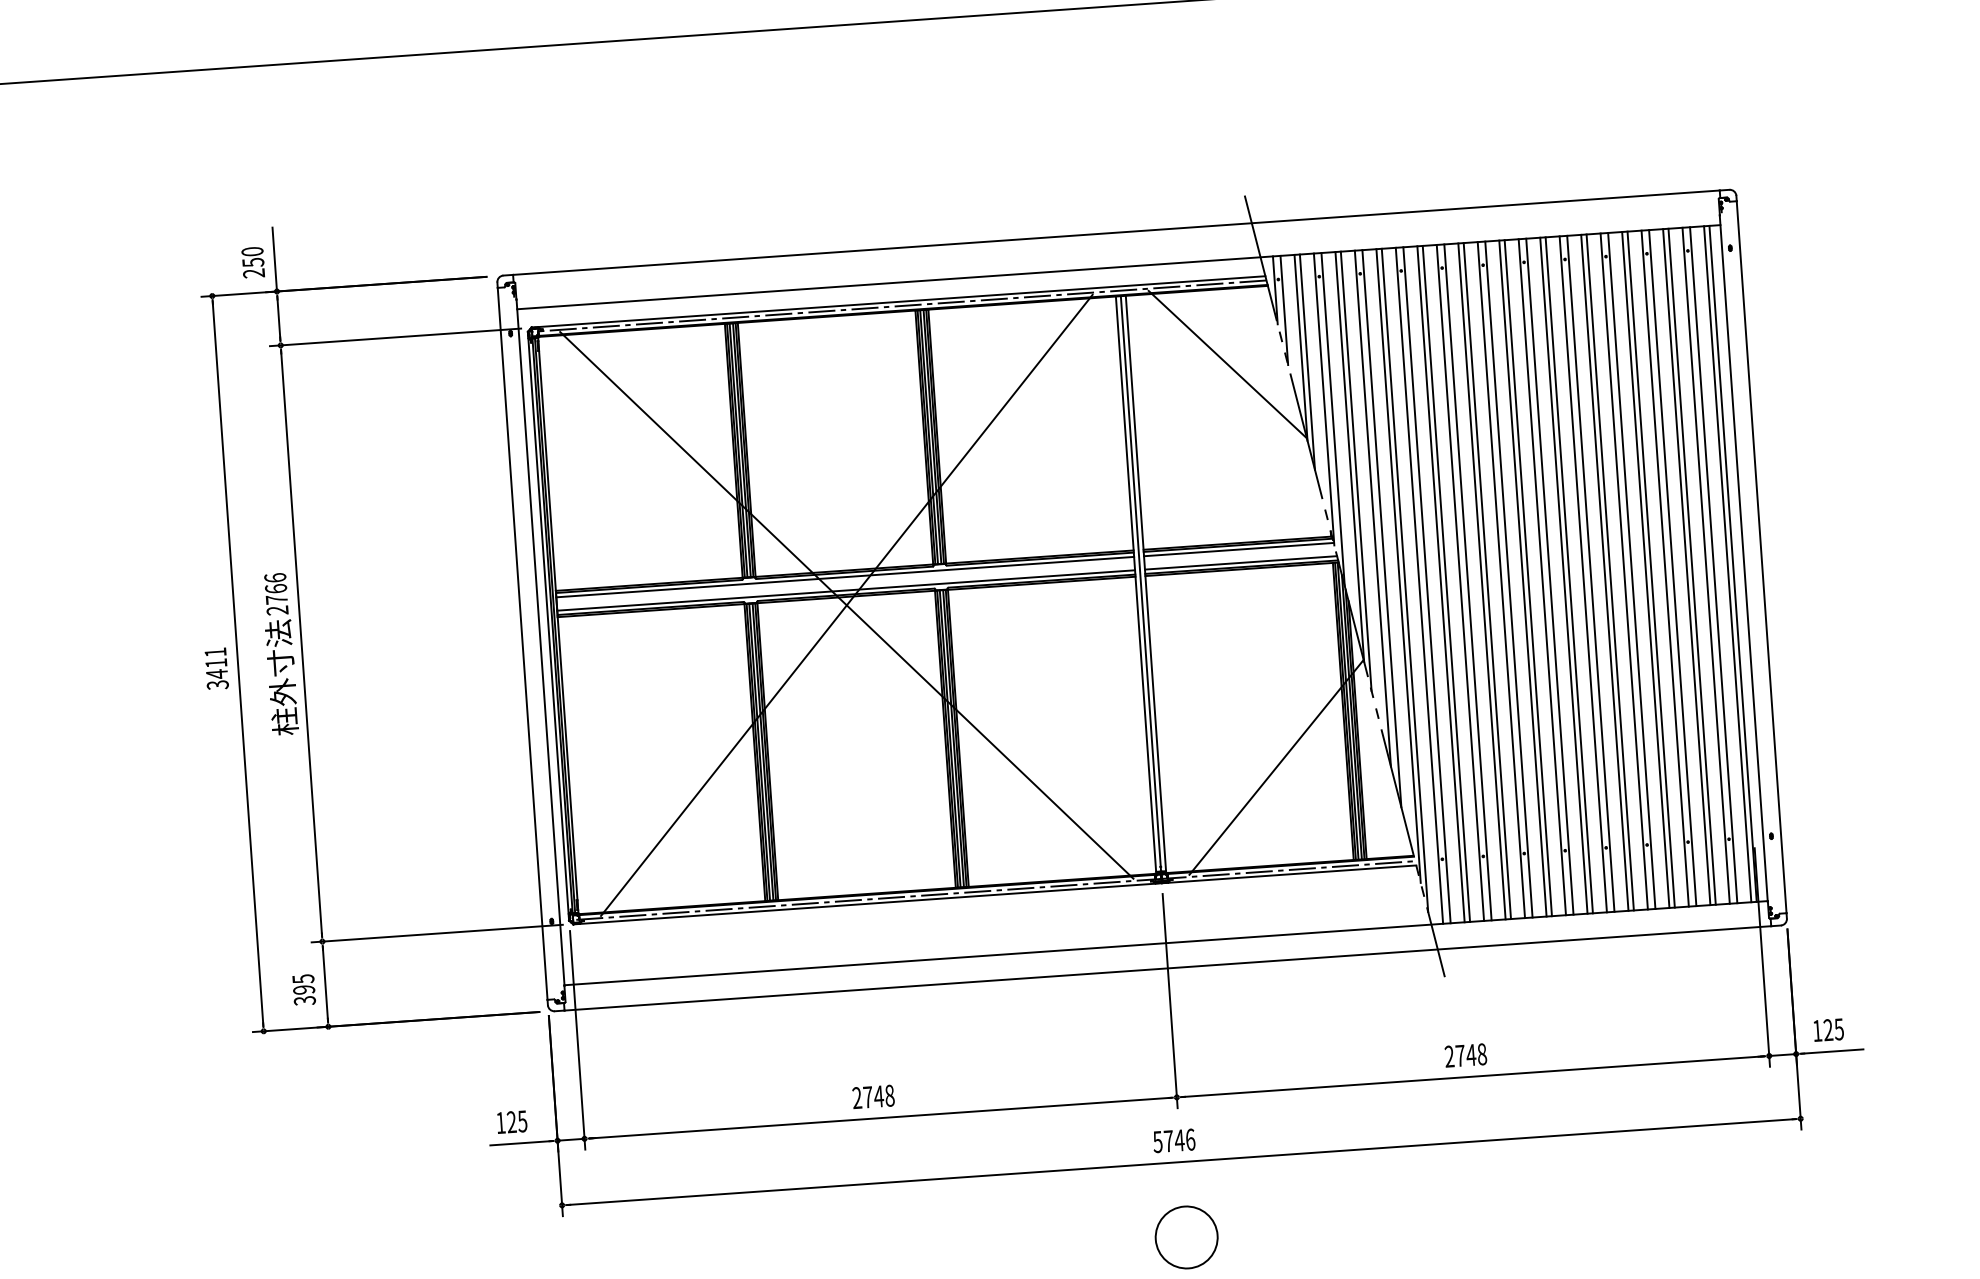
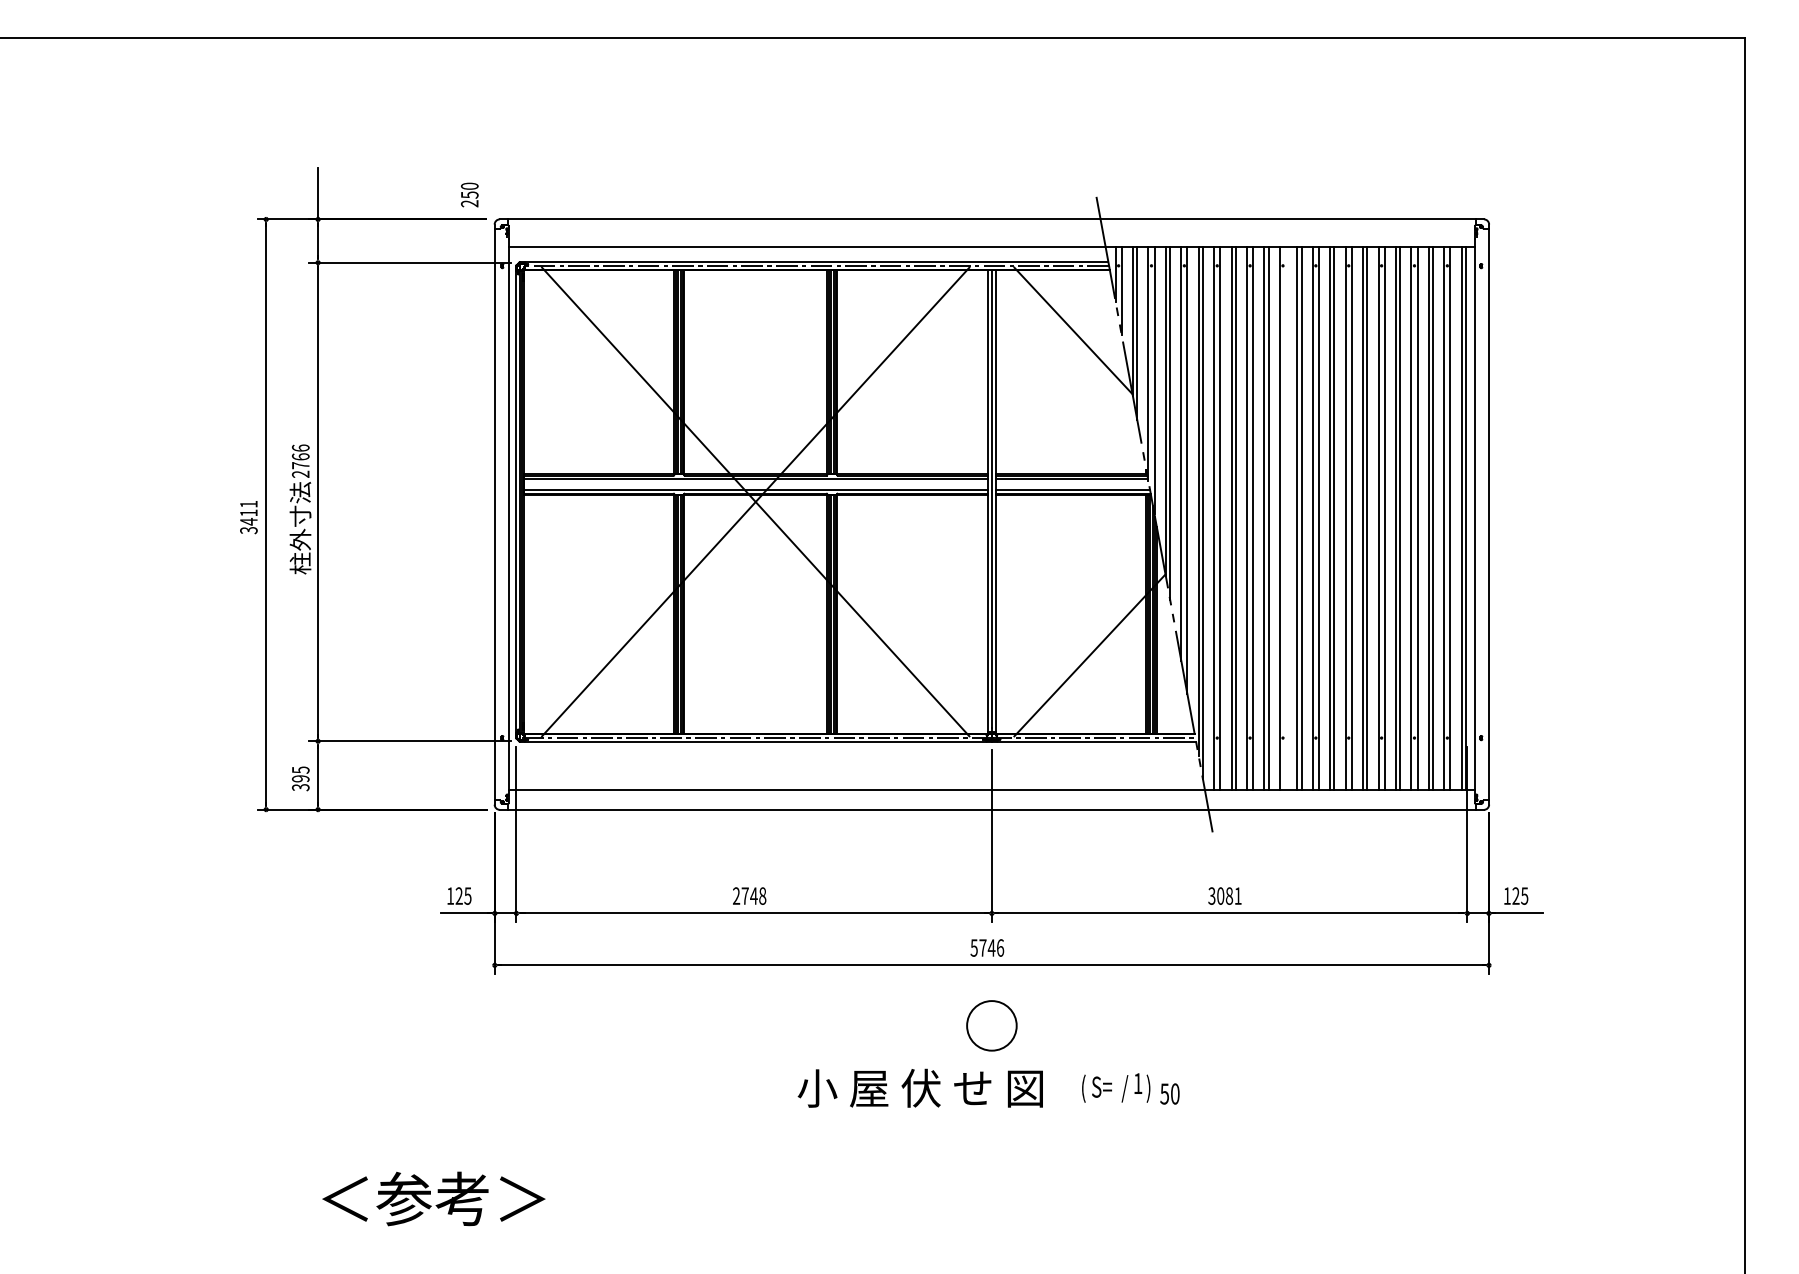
text: (252, 261) -> (469, 194), moved
line: (1509, 579) -> (1286, 518), removed
text: (1465, 1054) -> (1224, 895), 2748 -> 3081

